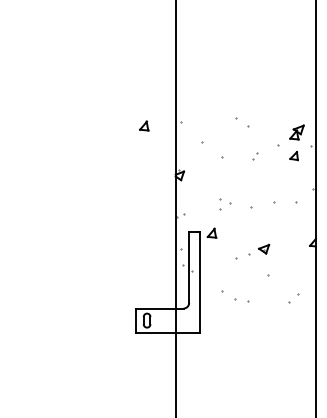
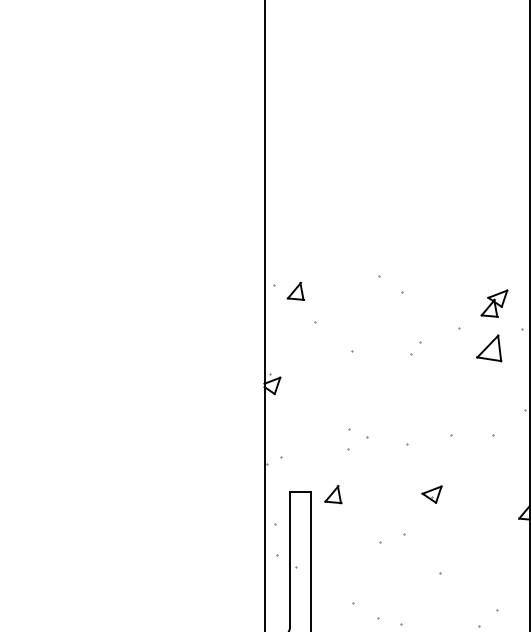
part: (144, 125) -> (296, 290), moved
part: (293, 155) -> (487, 347), size x1.67
part: (264, 248) -> (432, 493), moved

